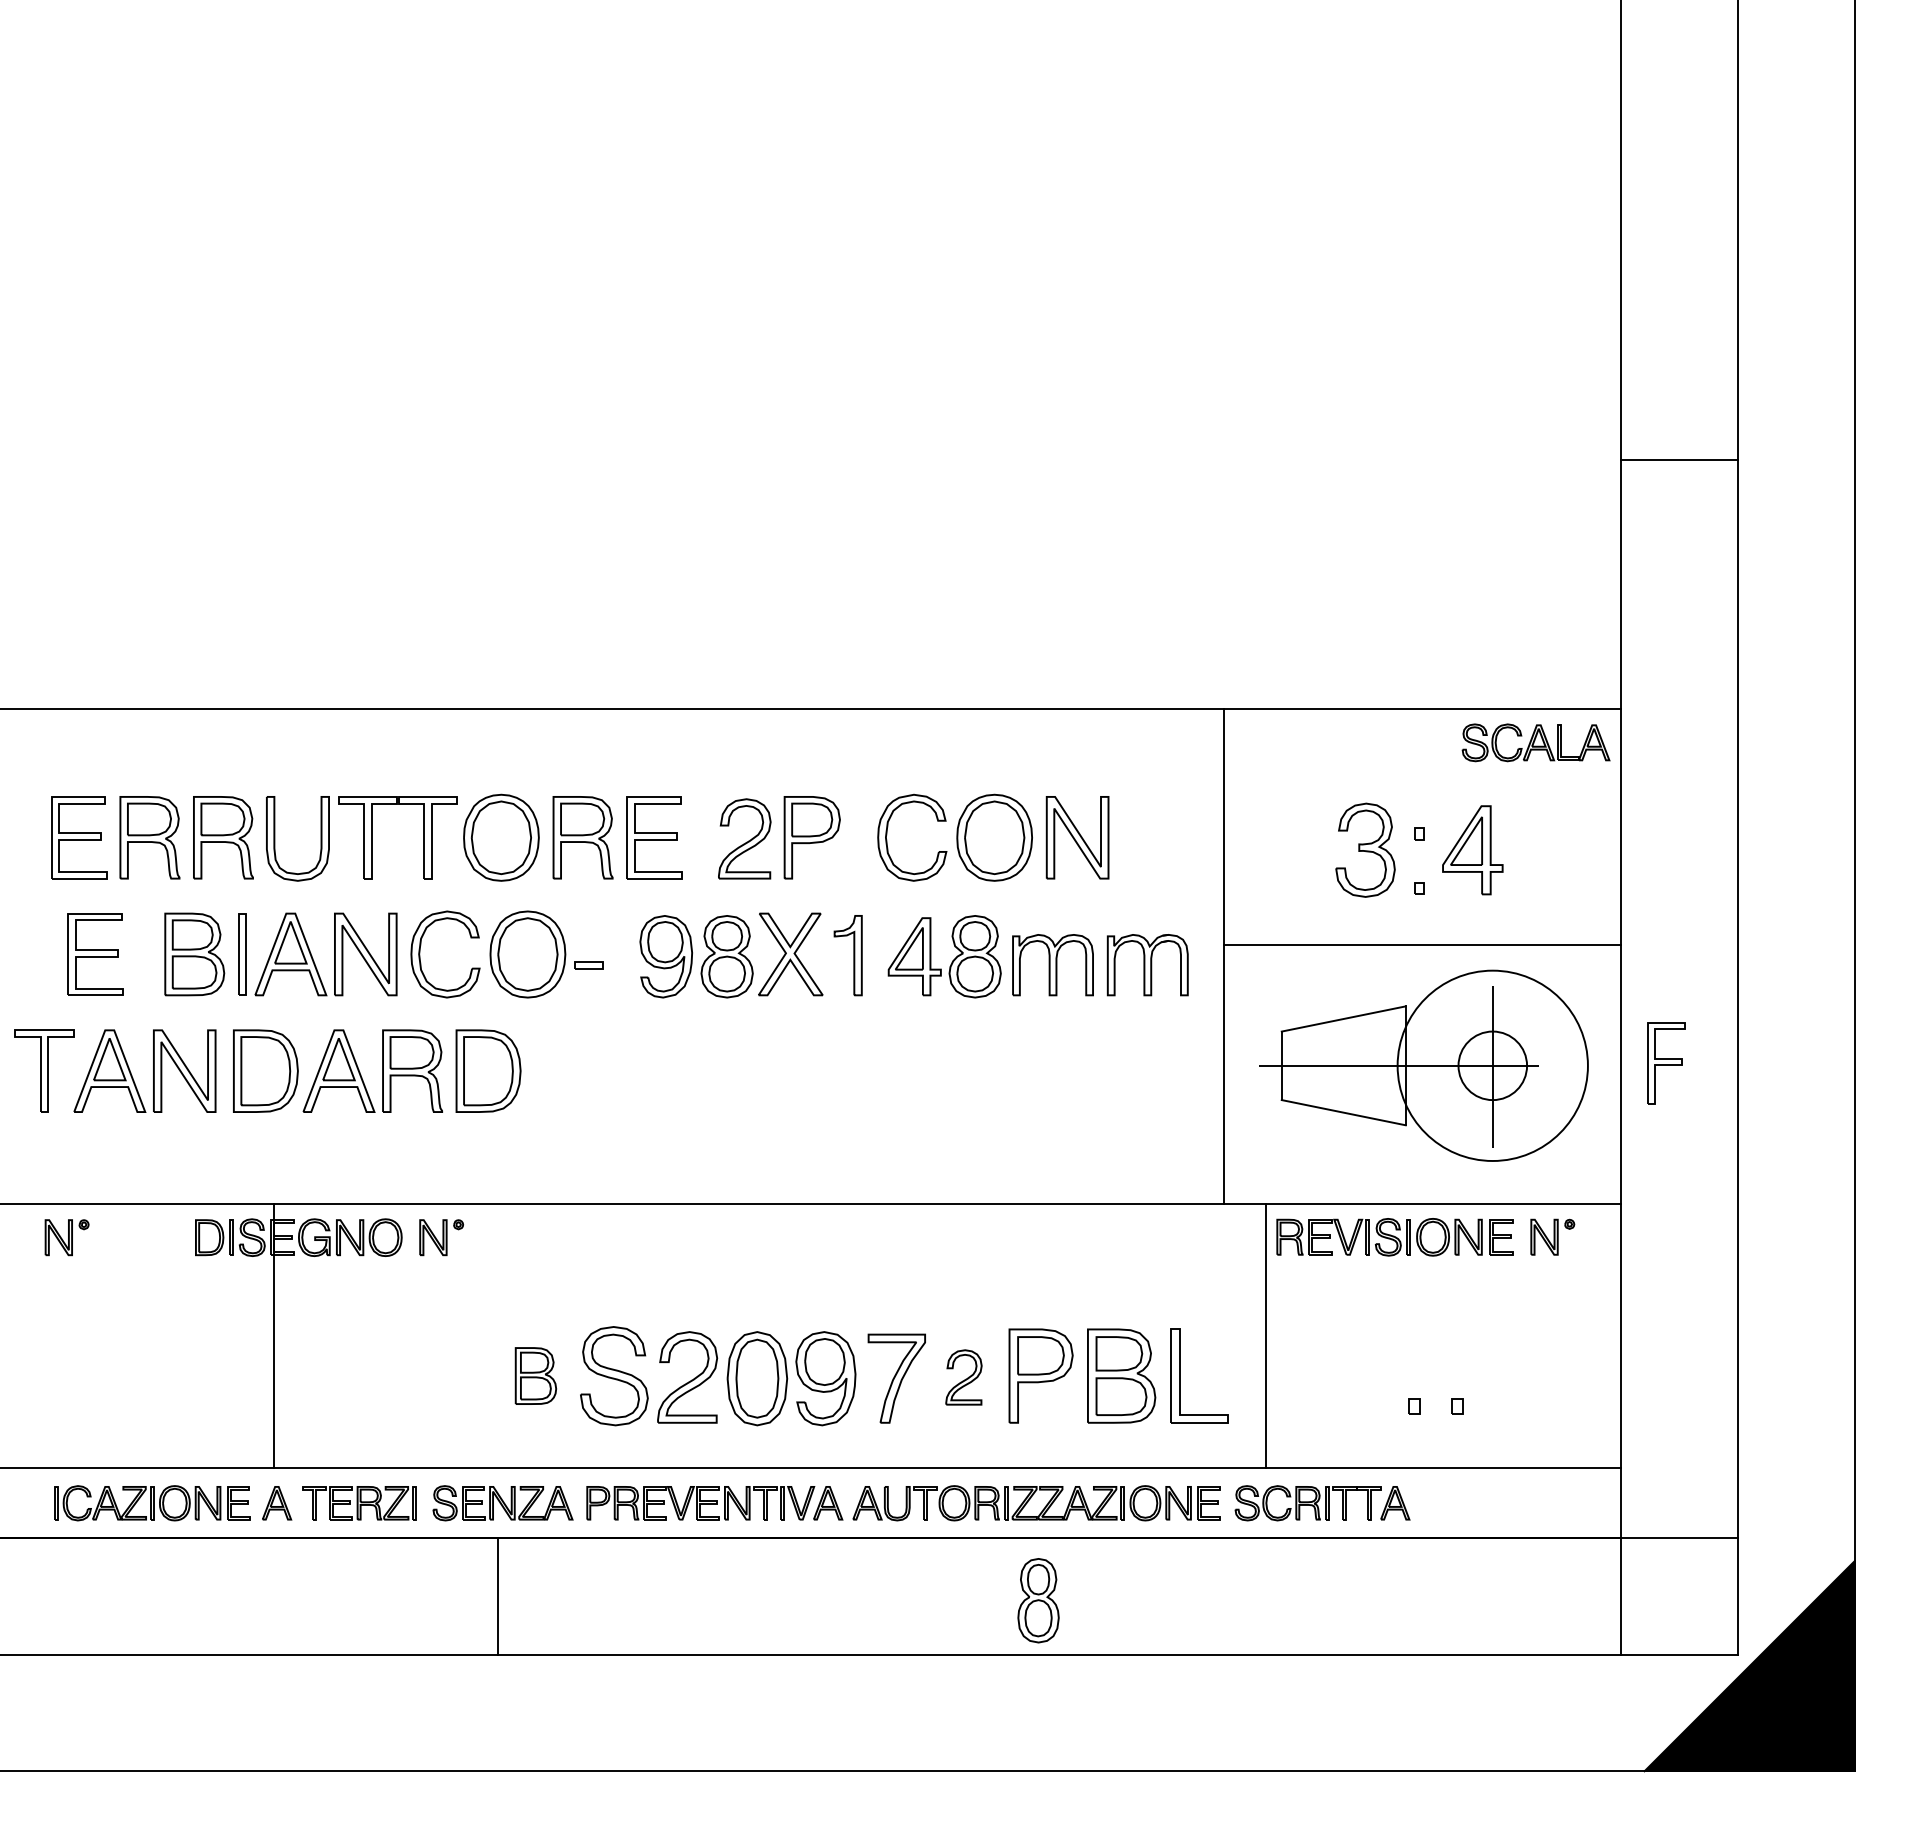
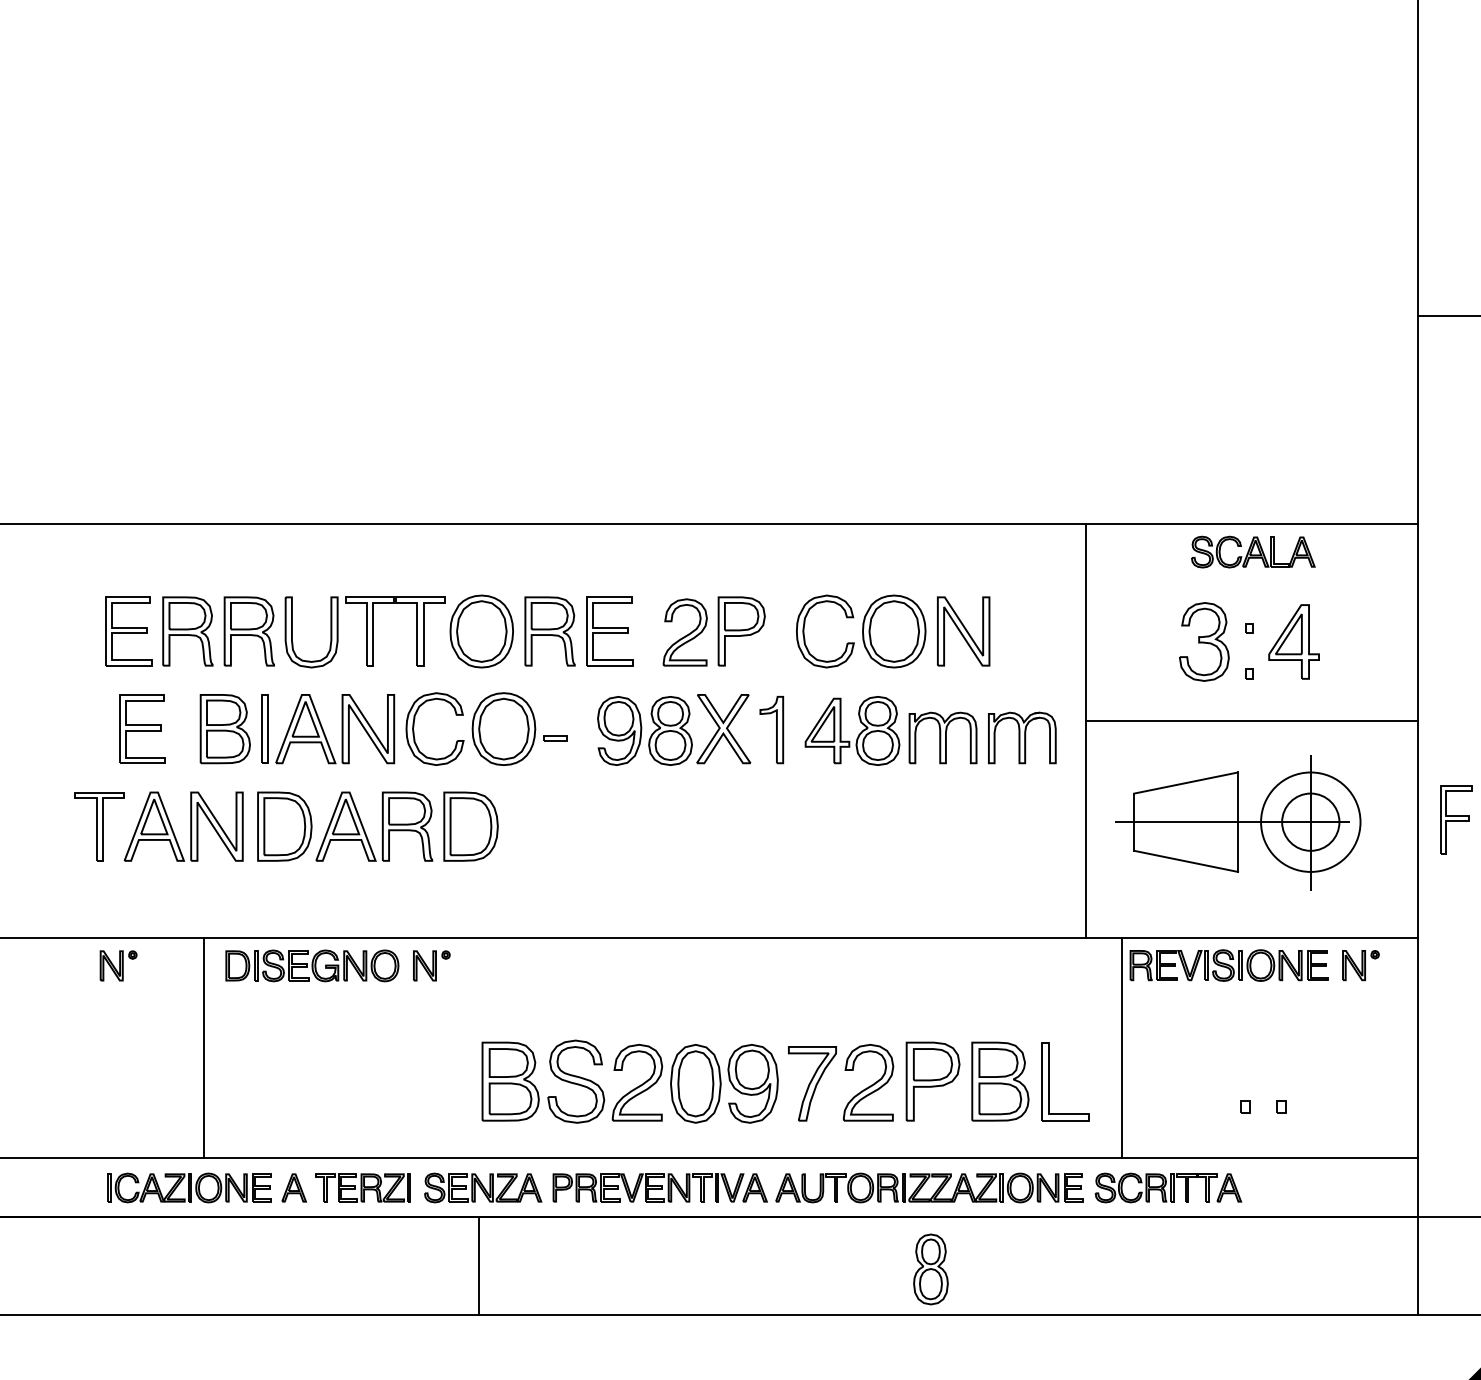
part: (1535, 742) -> (1252, 551), moved
circle: (1492, 1065) -> (1310, 821), size x0.62
line: (273, 1335) -> (203, 1047), moved
part: (535, 1375) -> (510, 1081), size x1.67
part: (963, 1377) -> (868, 1082), size x1.67

